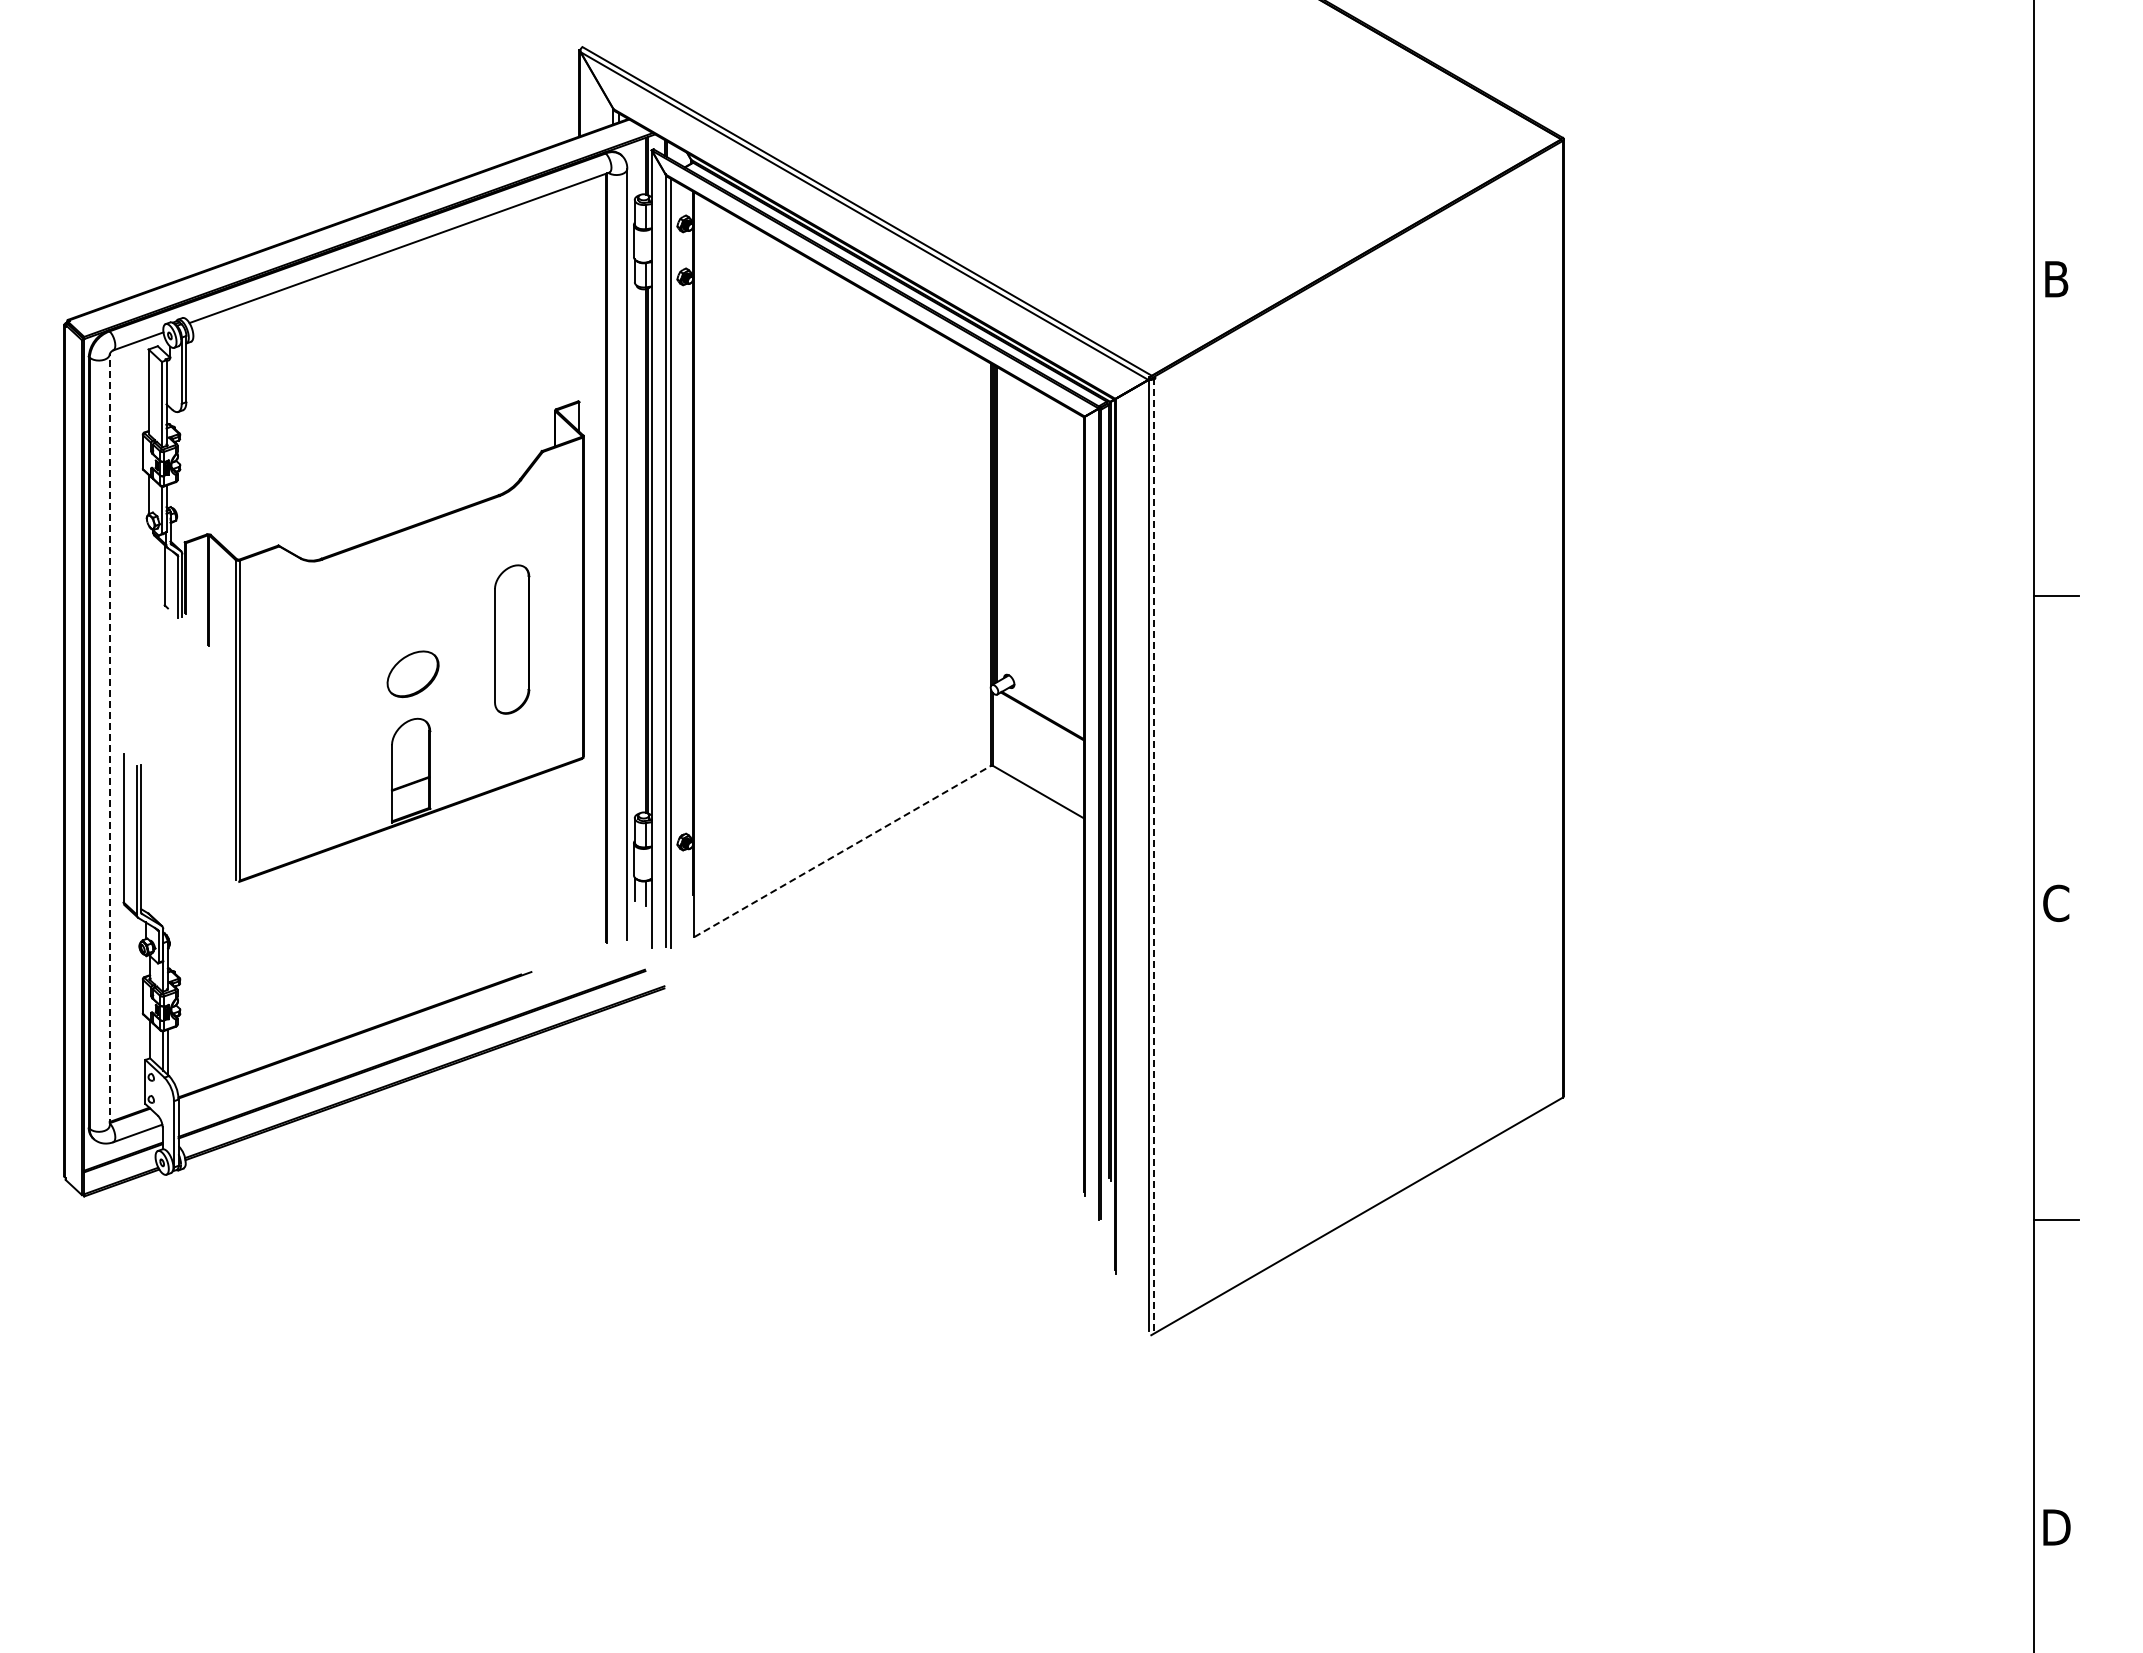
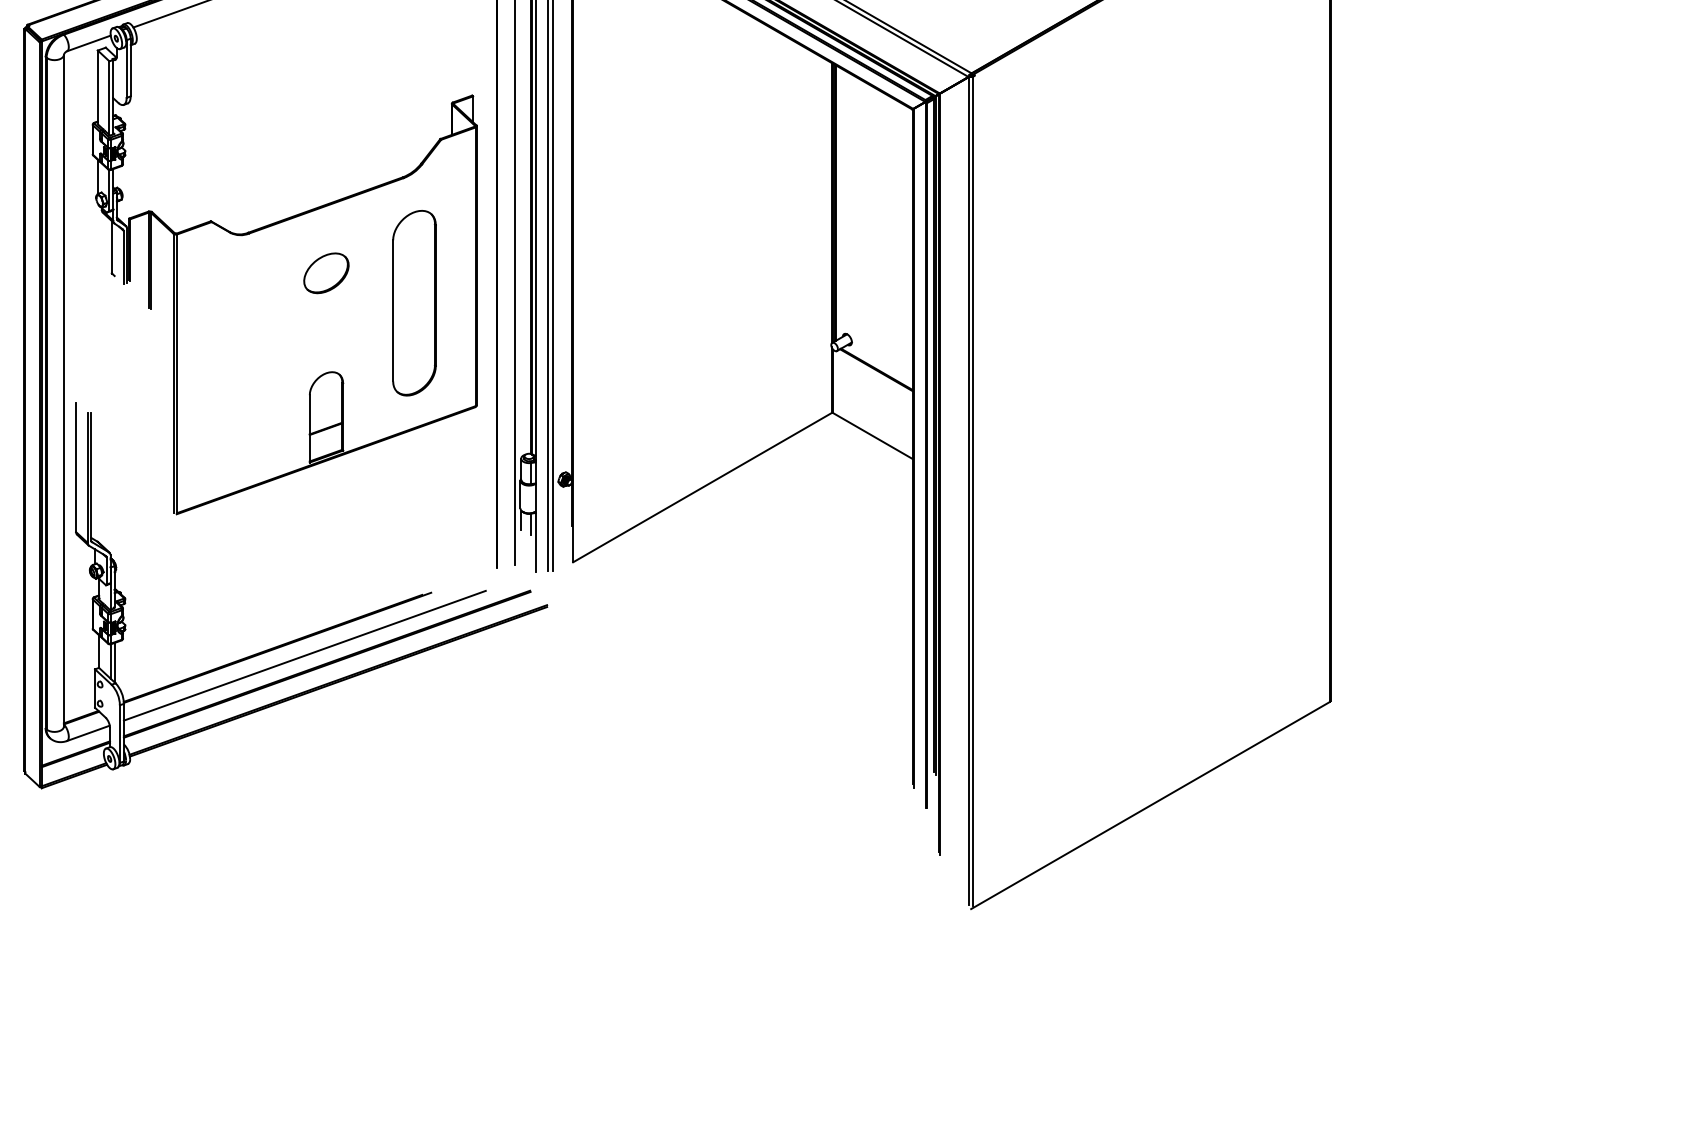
part: (511, 639) -> (413, 303), size x1.43
part: (412, 674) -> (325, 273), moved
line: (109, 740) -> (63, 391), dashed -> solid
line: (843, 851) -> (703, 487), dashed -> solid
line: (1153, 854) -> (973, 490), dashed -> solid
line: (386, 1043) -> (305, 654), added

